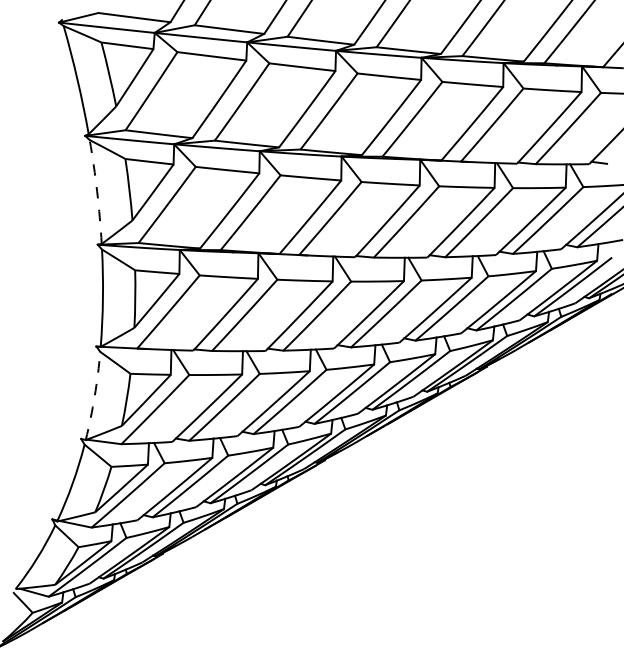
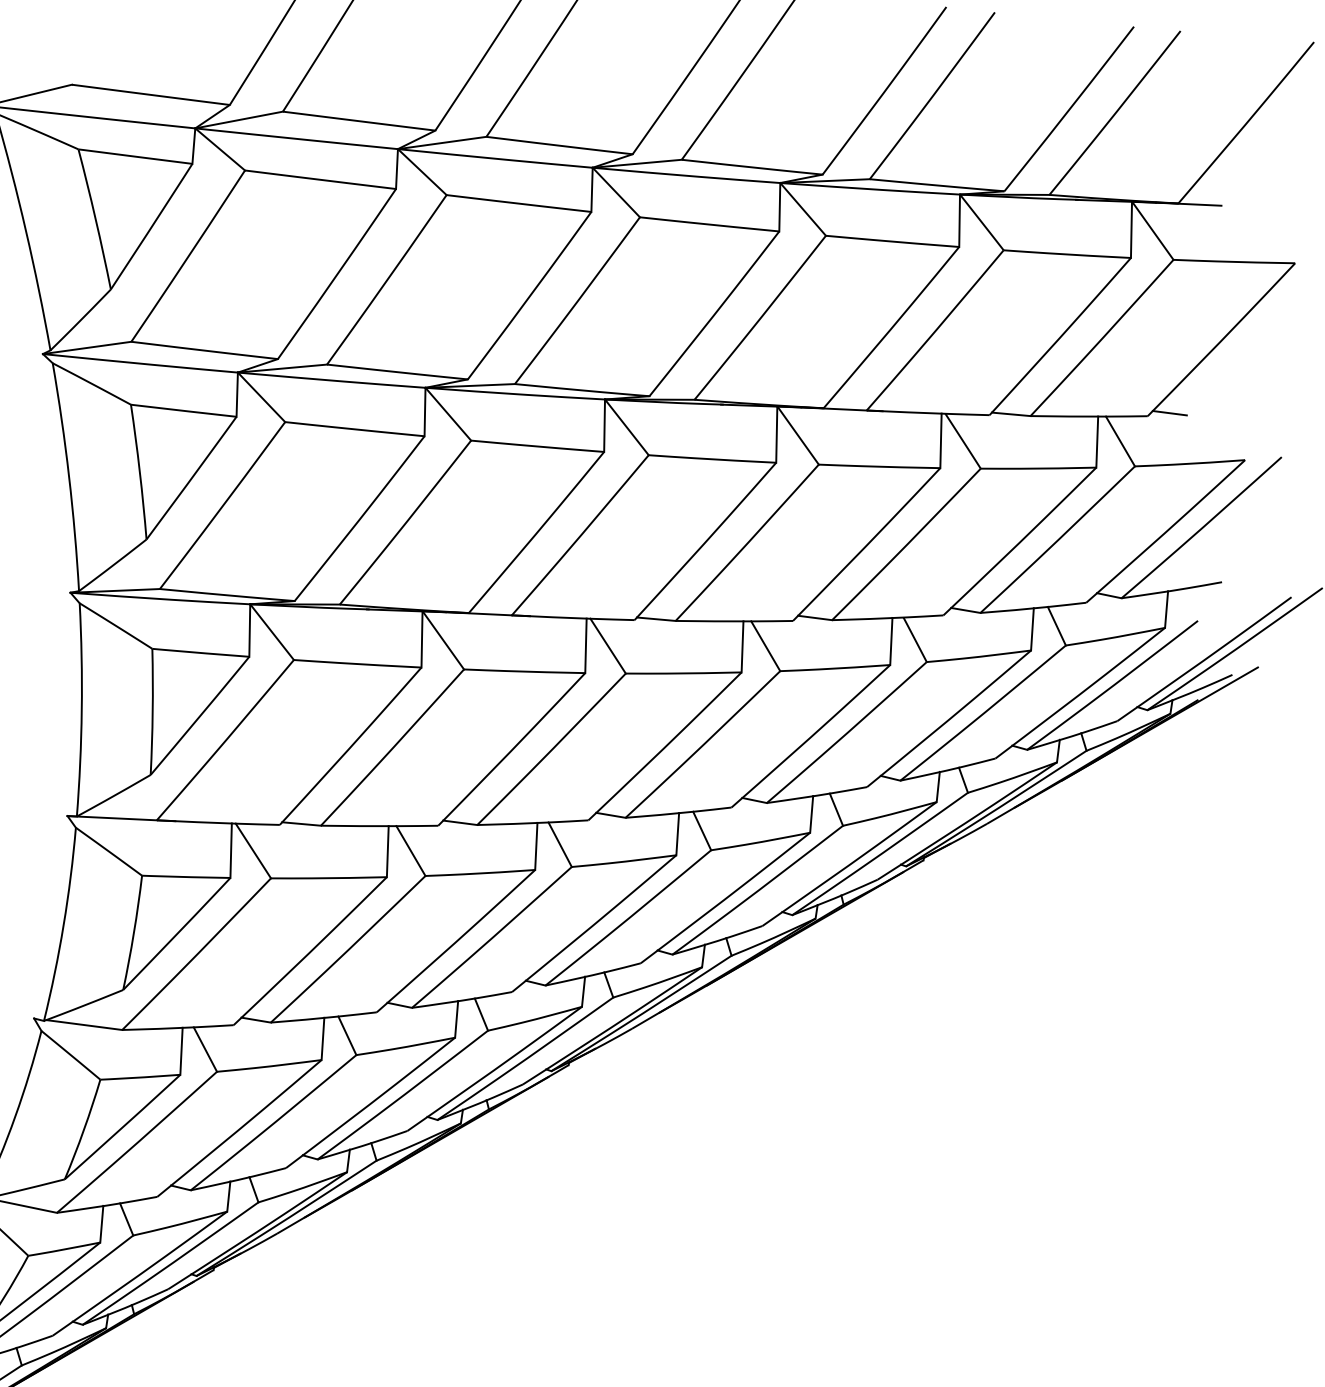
arc: (97, 191) -> (69, 476), dashed -> solid
arc: (94, 396) -> (63, 925), dashed -> solid

